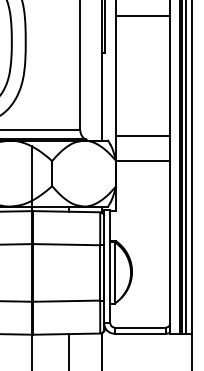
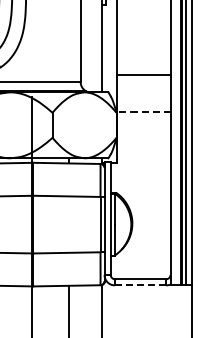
line: (143, 135) -> (143, 74), moved
line: (143, 160) -> (143, 112), solid -> dashed
line: (140, 333) -> (140, 285), solid -> dashed

